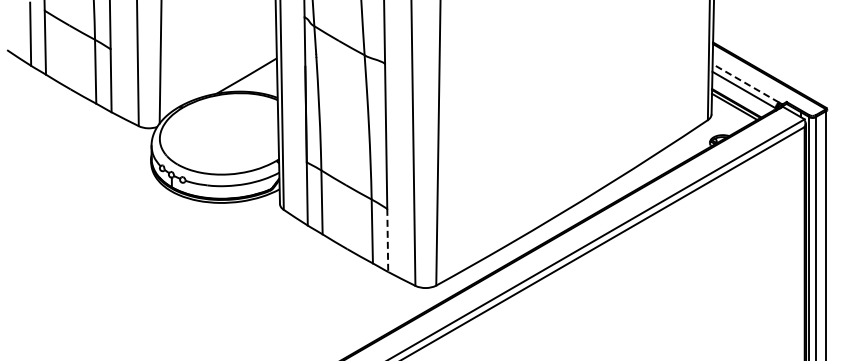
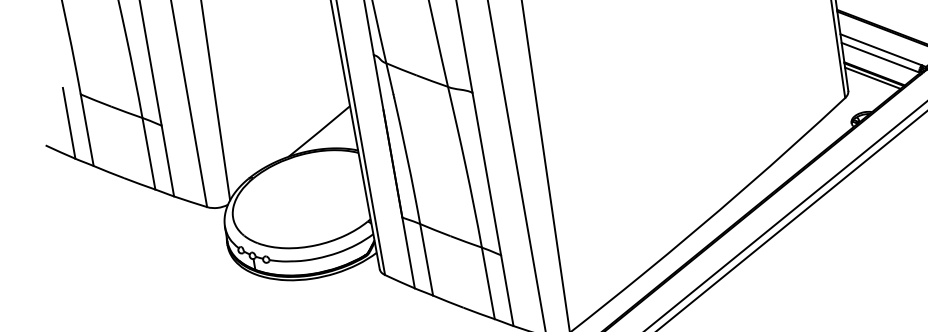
line: (745, 83) -> (880, 50), dashed -> solid
line: (387, 240) -> (507, 290), dashed -> solid

